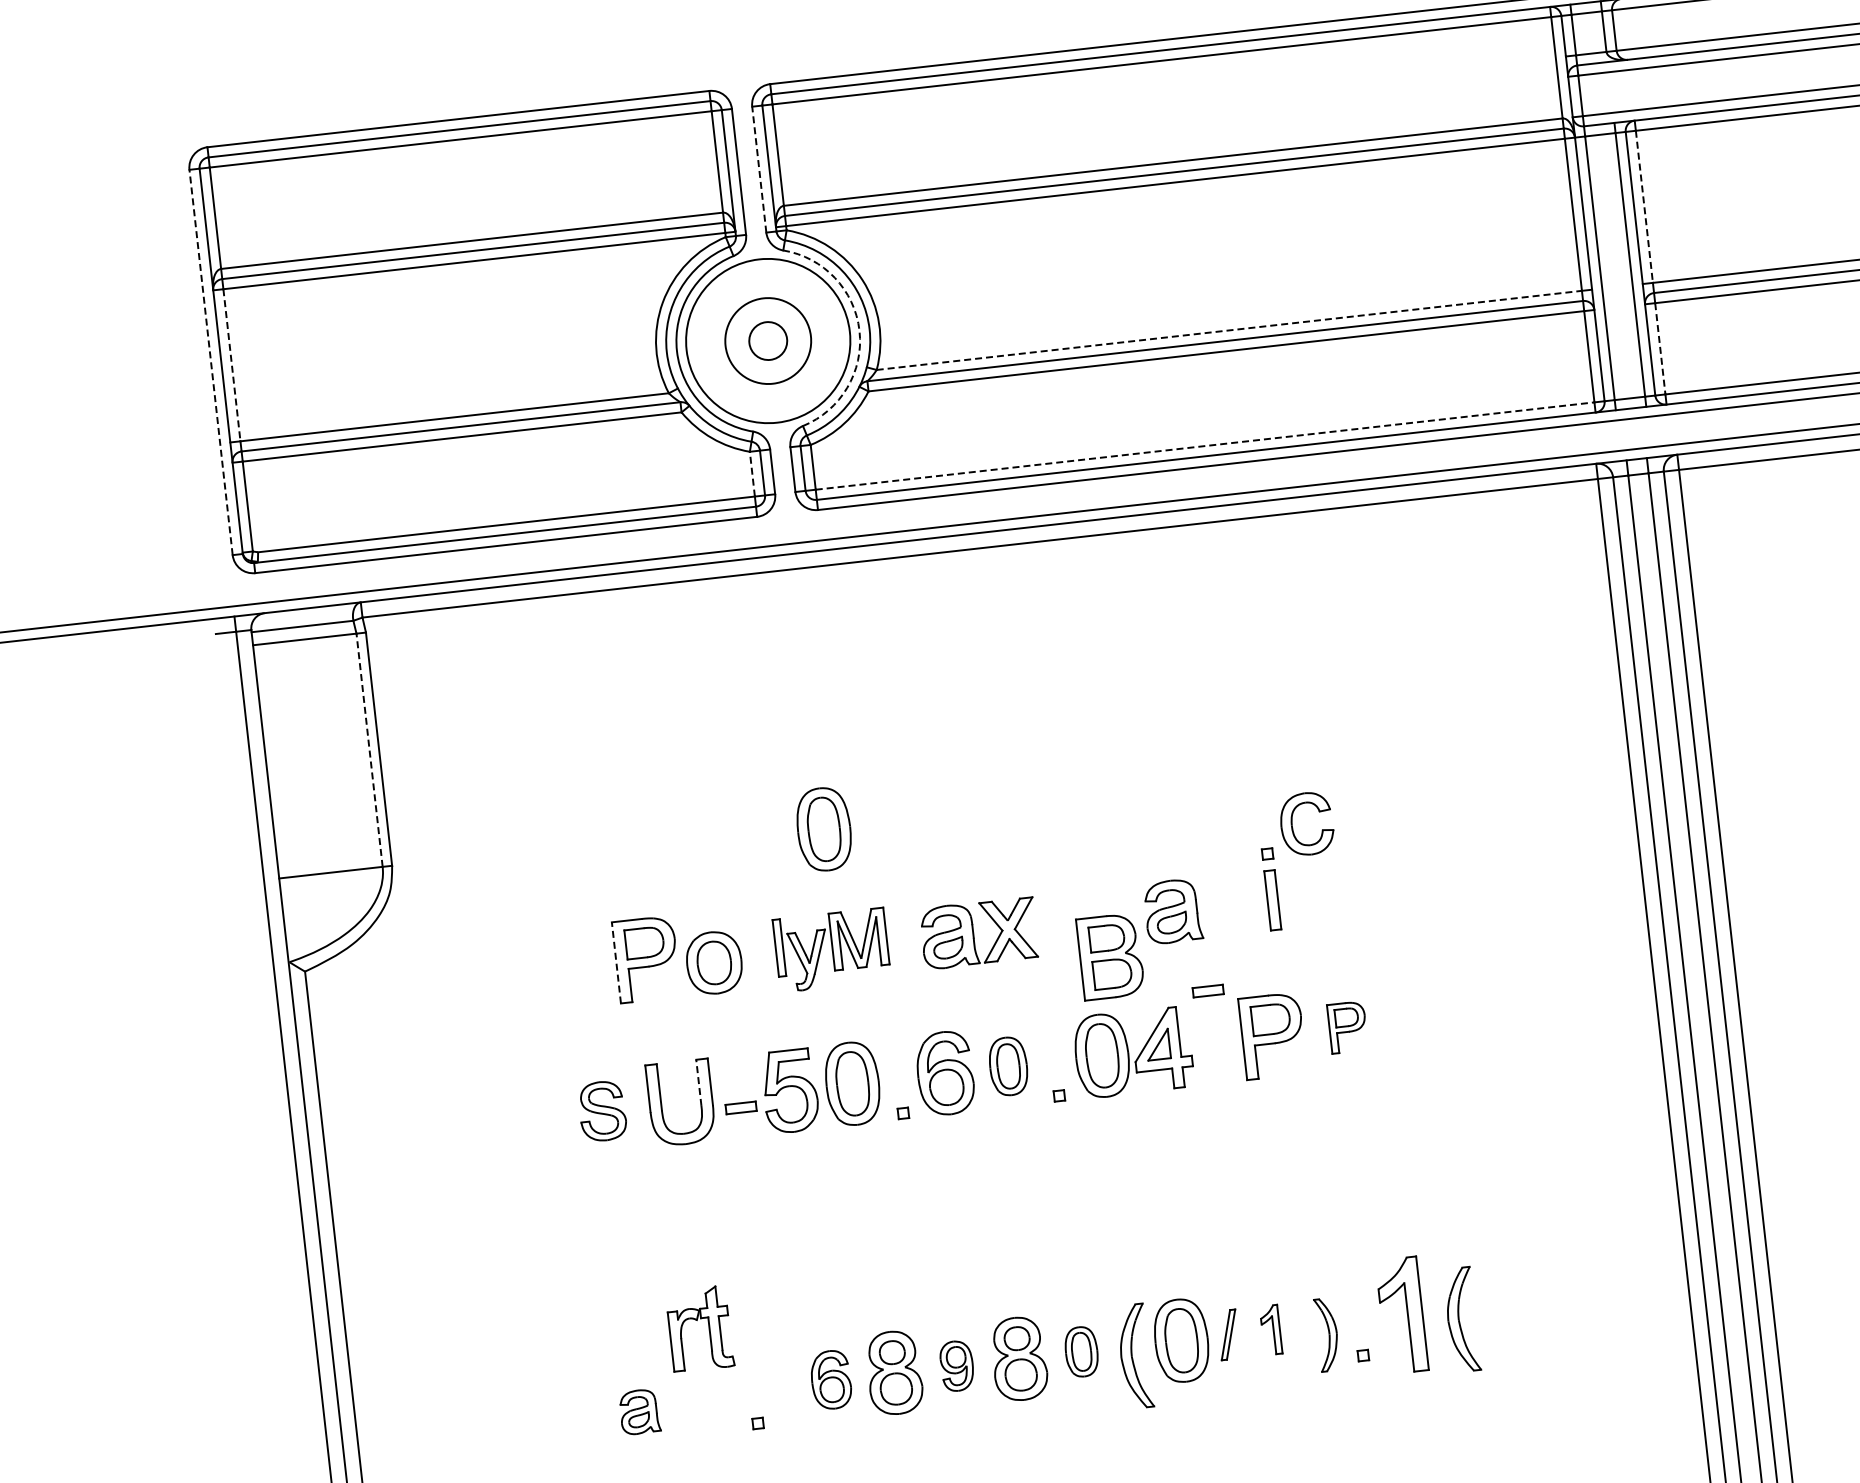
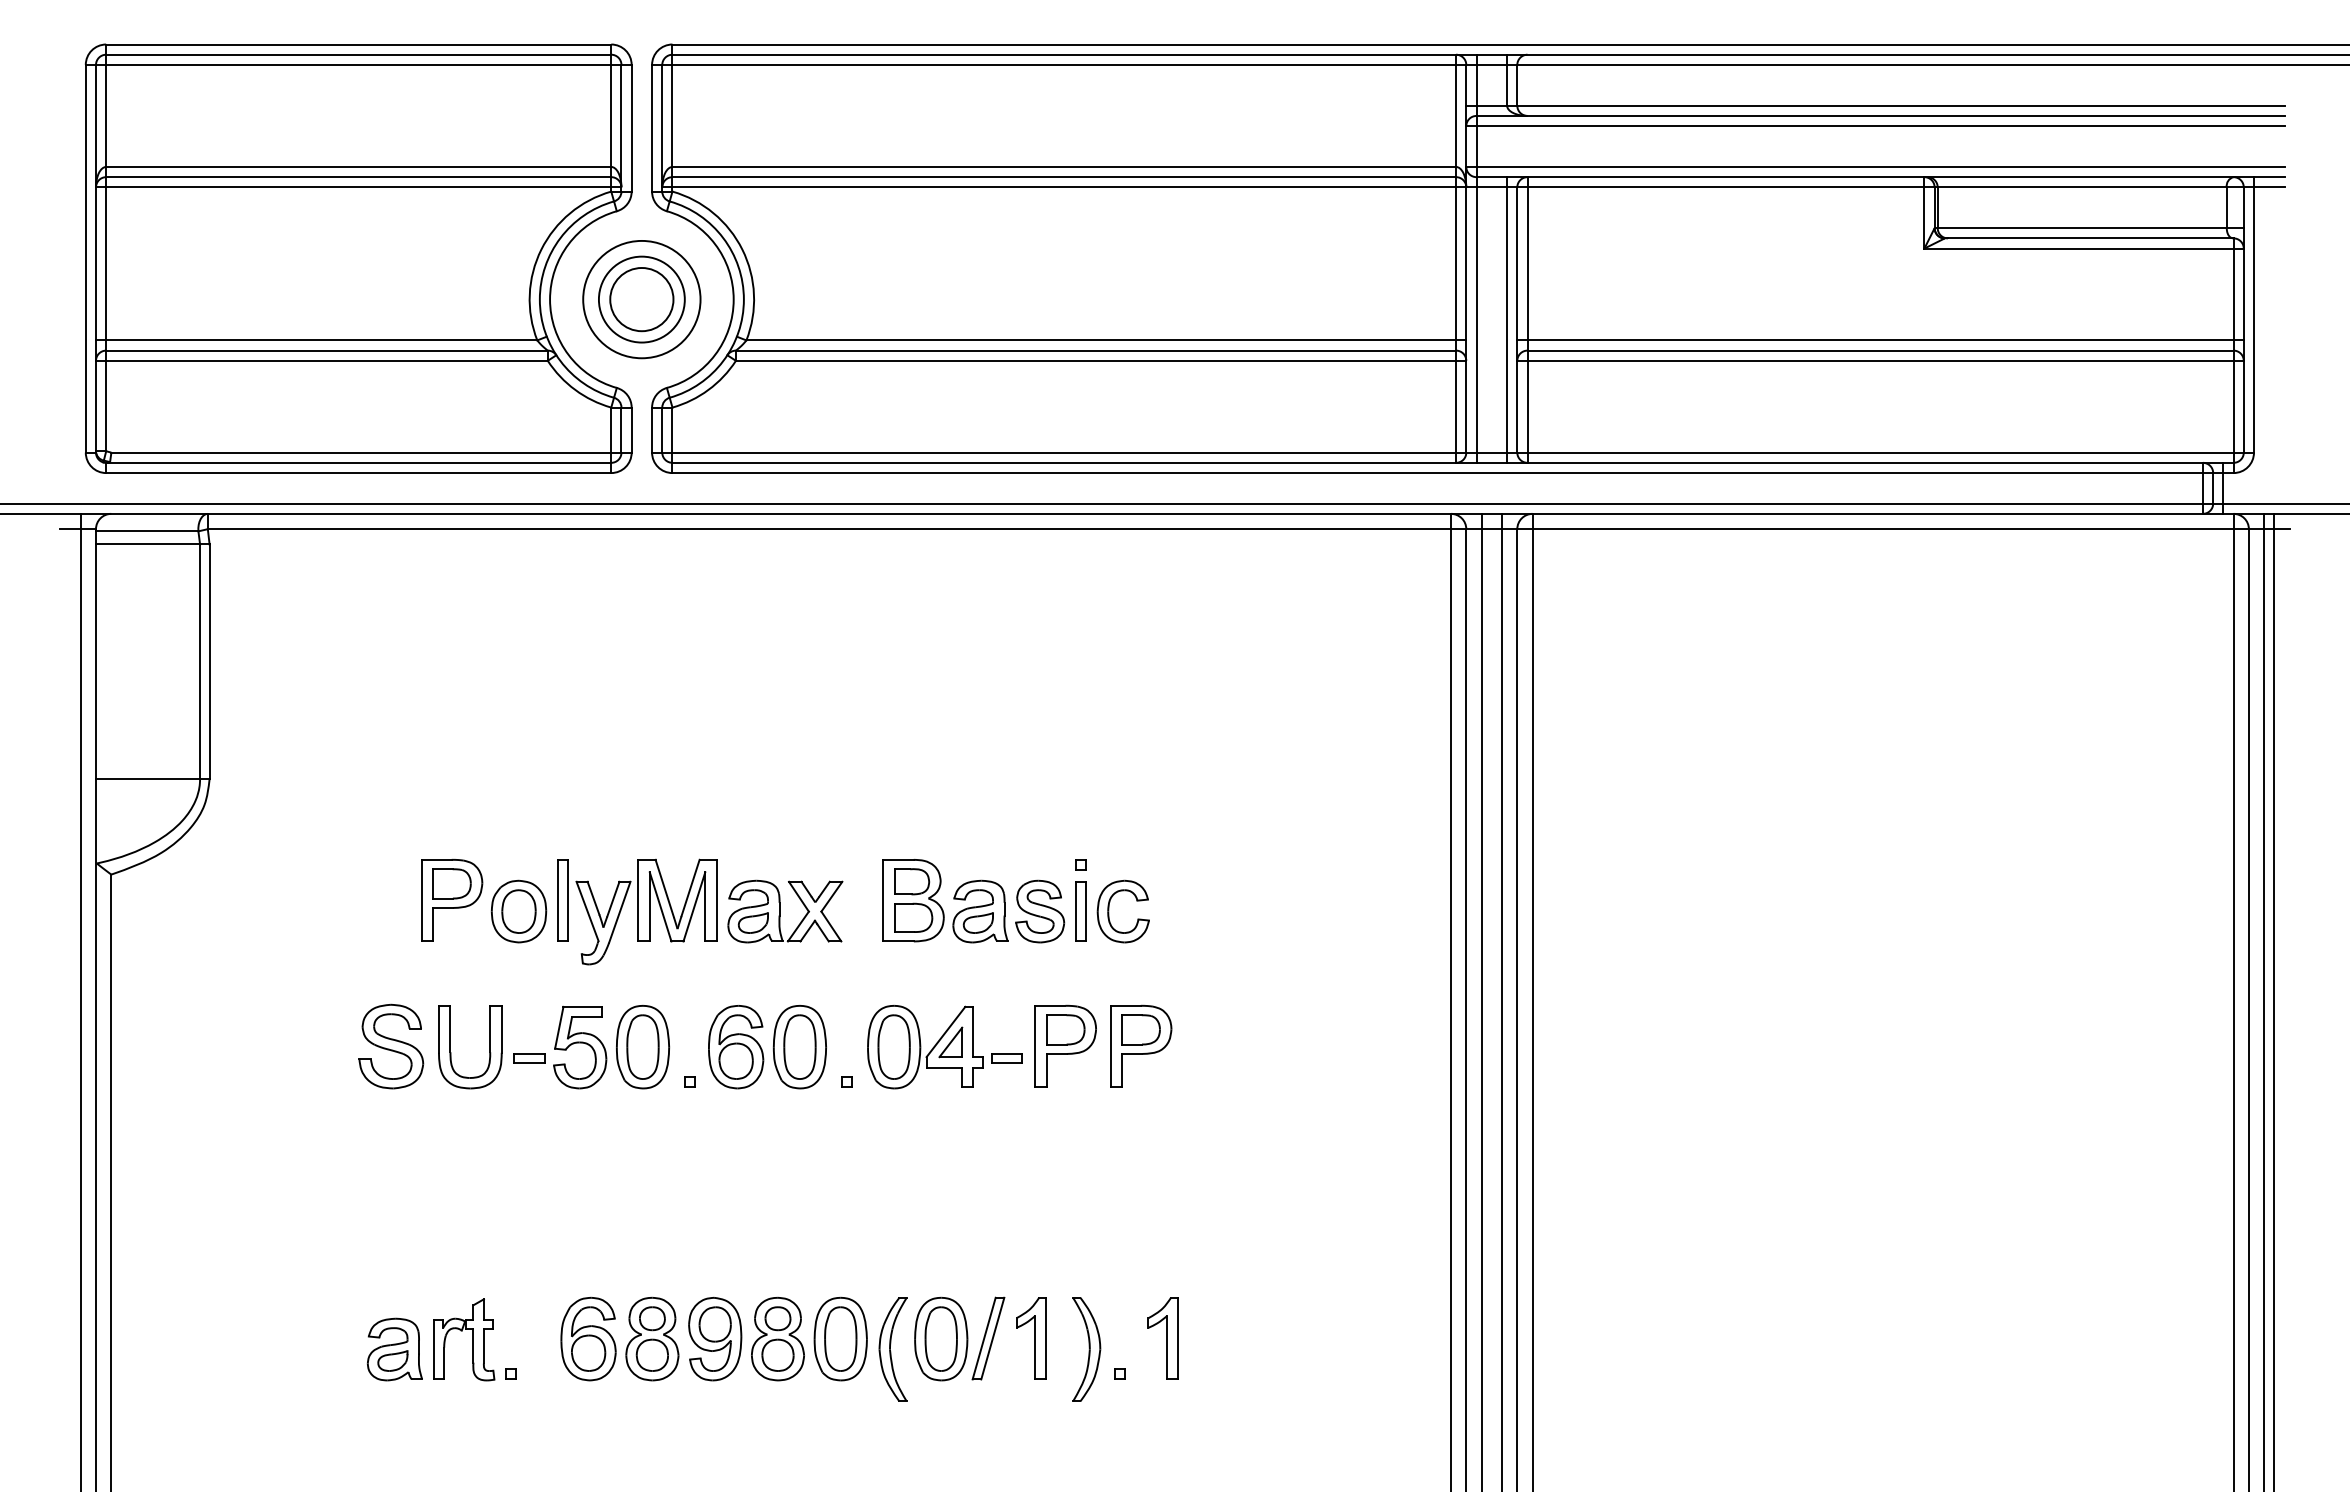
line: (759, 168) -> (652, 127), dashed -> solid
line: (1644, 206) -> (1527, 263), dashed -> solid
arc: (859, 330) -> (733, 299), dashed -> solid
line: (1229, 330) -> (1101, 340), dashed -> solid
circle: (767, 340) -> (641, 299), size x0.71
circle: (767, 340) -> (641, 299), size x1.67
line: (1660, 348) -> (1527, 406), dashed -> solid
line: (210, 362) -> (85, 258), dashed -> solid
line: (232, 364) -> (106, 263), dashed -> solid
line: (1205, 445) -> (1064, 452), dashed -> solid
line: (752, 474) -> (611, 430), dashed -> solid
line: (369, 749) -> (200, 661), dashed -> solid
part: (1293, 825) -> (1109, 911), moved
part: (824, 829) -> (643, 791), removed
part: (1232, 904) -> (1040, 911), added
part: (832, 949) -> (637, 911), size x1.43
part: (1110, 956) -> (913, 900), moved
line: (616, 962) -> (421, 900), dashed -> solid
part: (1208, 990) -> (1006, 1058), moved
part: (1347, 1026) -> (1141, 1045), size x1.67
part: (1008, 1066) -> (799, 1047), size x1.43
line: (699, 1082) -> (490, 1028), dashed -> solid
part: (602, 1111) -> (391, 1046), size x1.43
part: (1401, 1315) -> (1162, 1338), size x0.71
part: (1461, 1319) -> (1221, 1349), removed
part: (708, 1327) -> (472, 1339), moved
part: (1271, 1330) -> (1031, 1338), size x1.67
part: (1228, 1334) -> (988, 1338), size x1.67
part: (1327, 1334) -> (1086, 1349), size x1.43
part: (1081, 1351) -> (840, 1338), size x1.67
part: (957, 1366) -> (715, 1339), size x1.67
part: (831, 1379) -> (588, 1338), size x1.43
part: (639, 1411) -> (394, 1349), size x1.43

